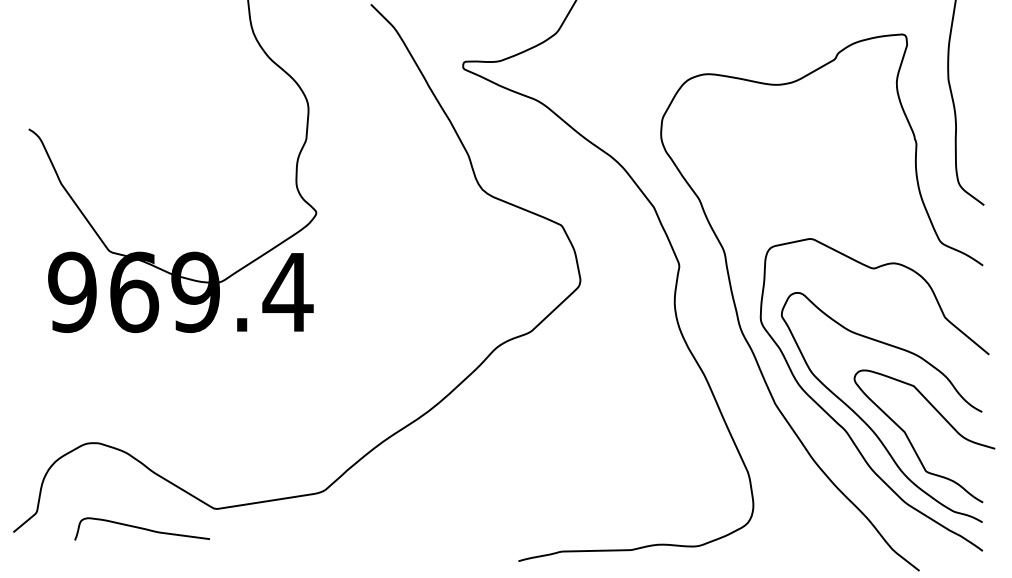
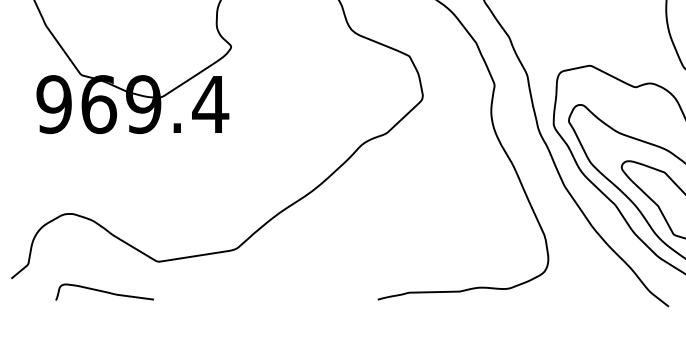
curve: (141, 528) -> (104, 291), moved

